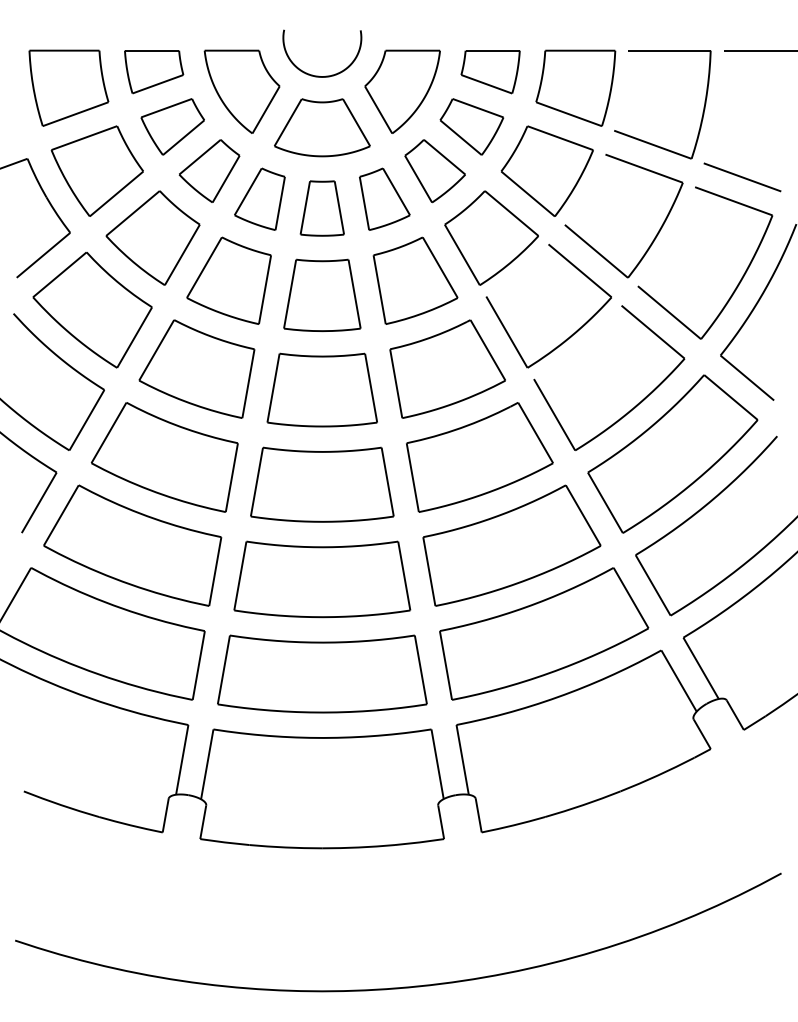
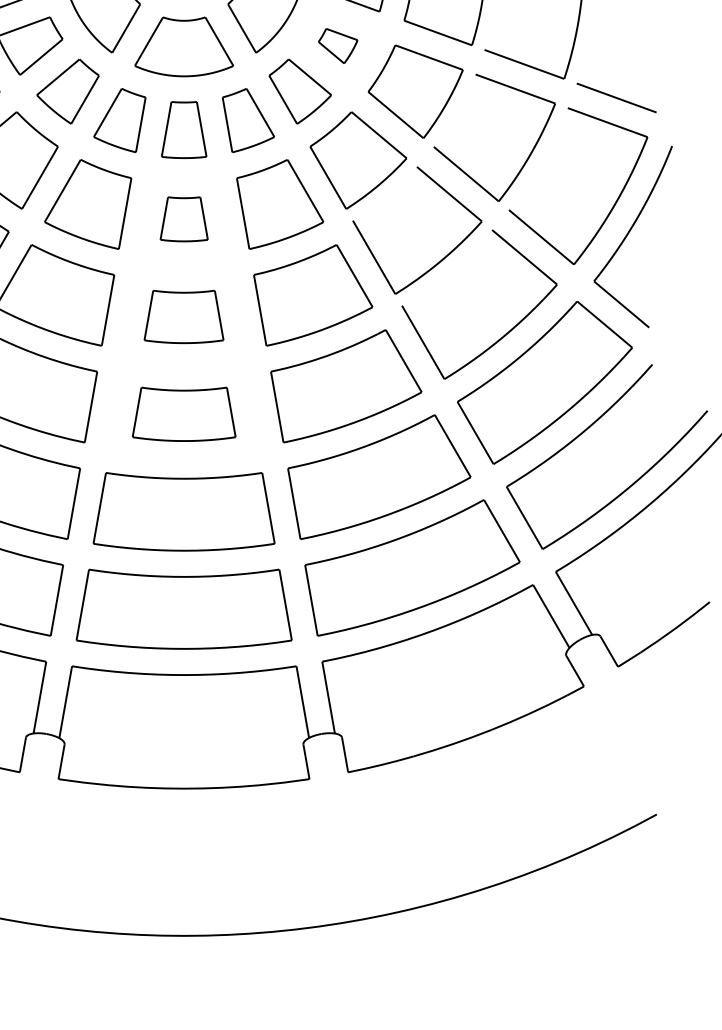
part: (471, 126) -> (337, 45), size x0.6
part: (322, 294) -> (184, 218), size x0.6
part: (321, 389) -> (183, 316), size x0.7
part: (322, 484) -> (184, 414), size x0.7

